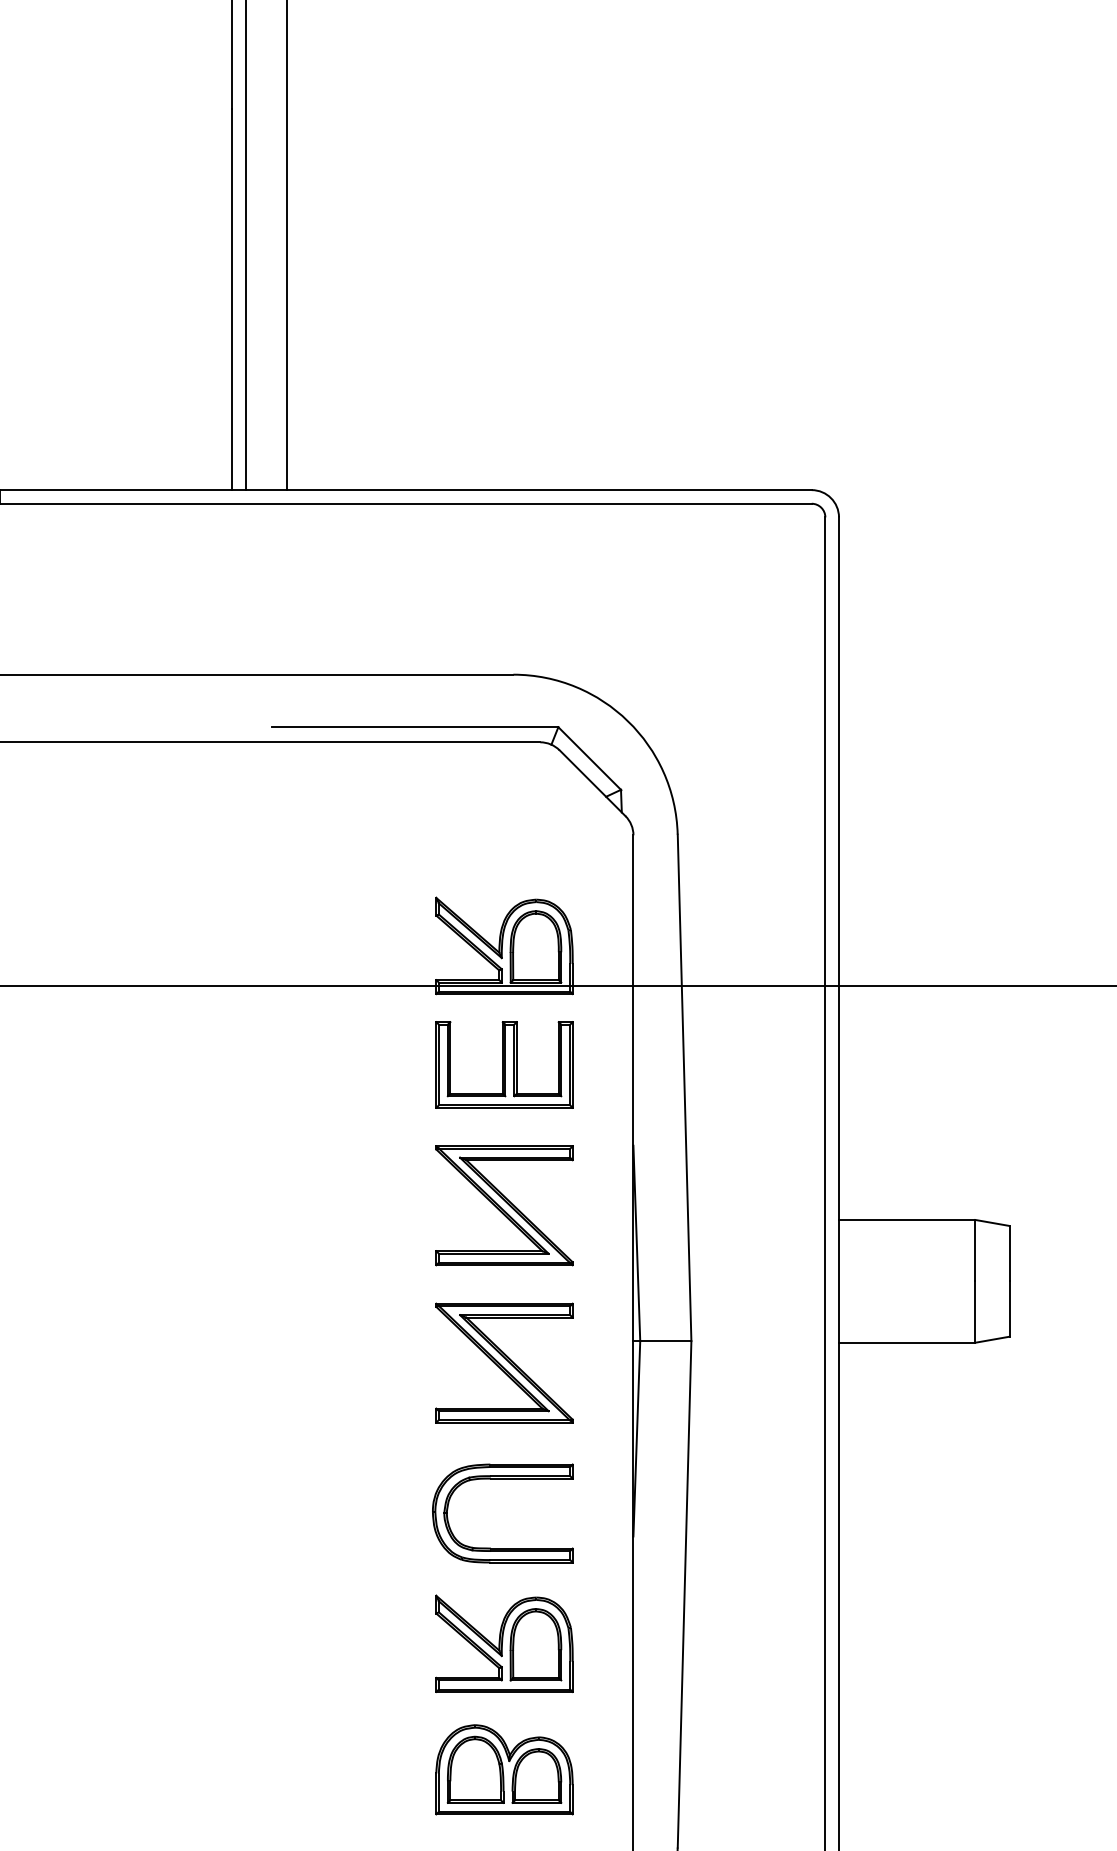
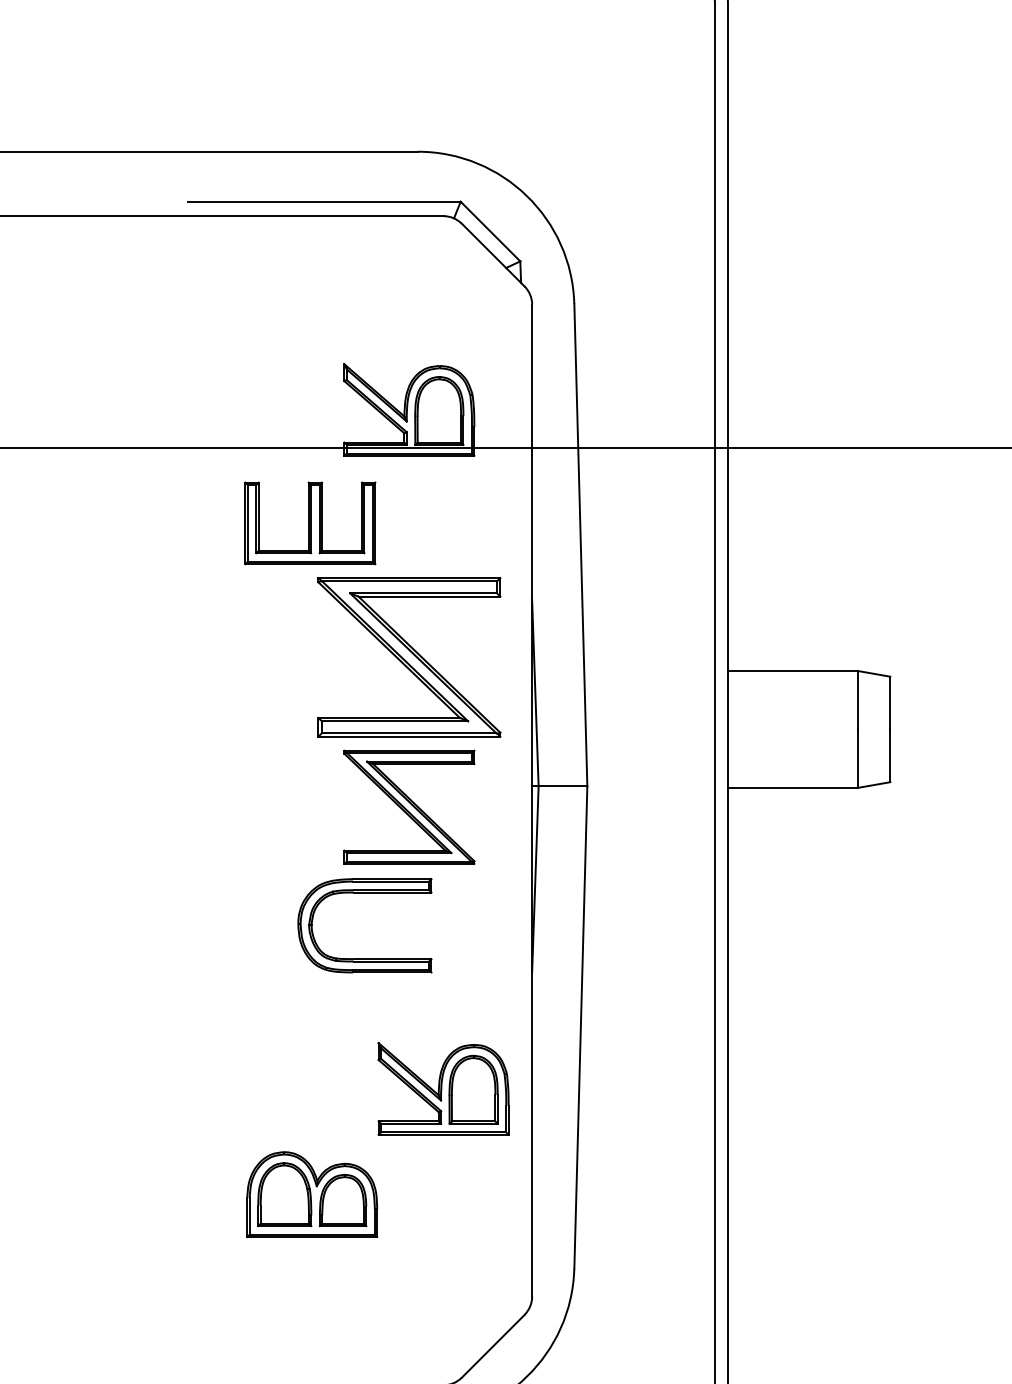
part: (504, 1064) -> (310, 522), moved
part: (504, 1205) -> (409, 657), size x1.4
part: (502, 1479) -> (364, 893), moved
part: (504, 1643) -> (443, 1088), moved
part: (504, 1769) -> (312, 1194), moved

